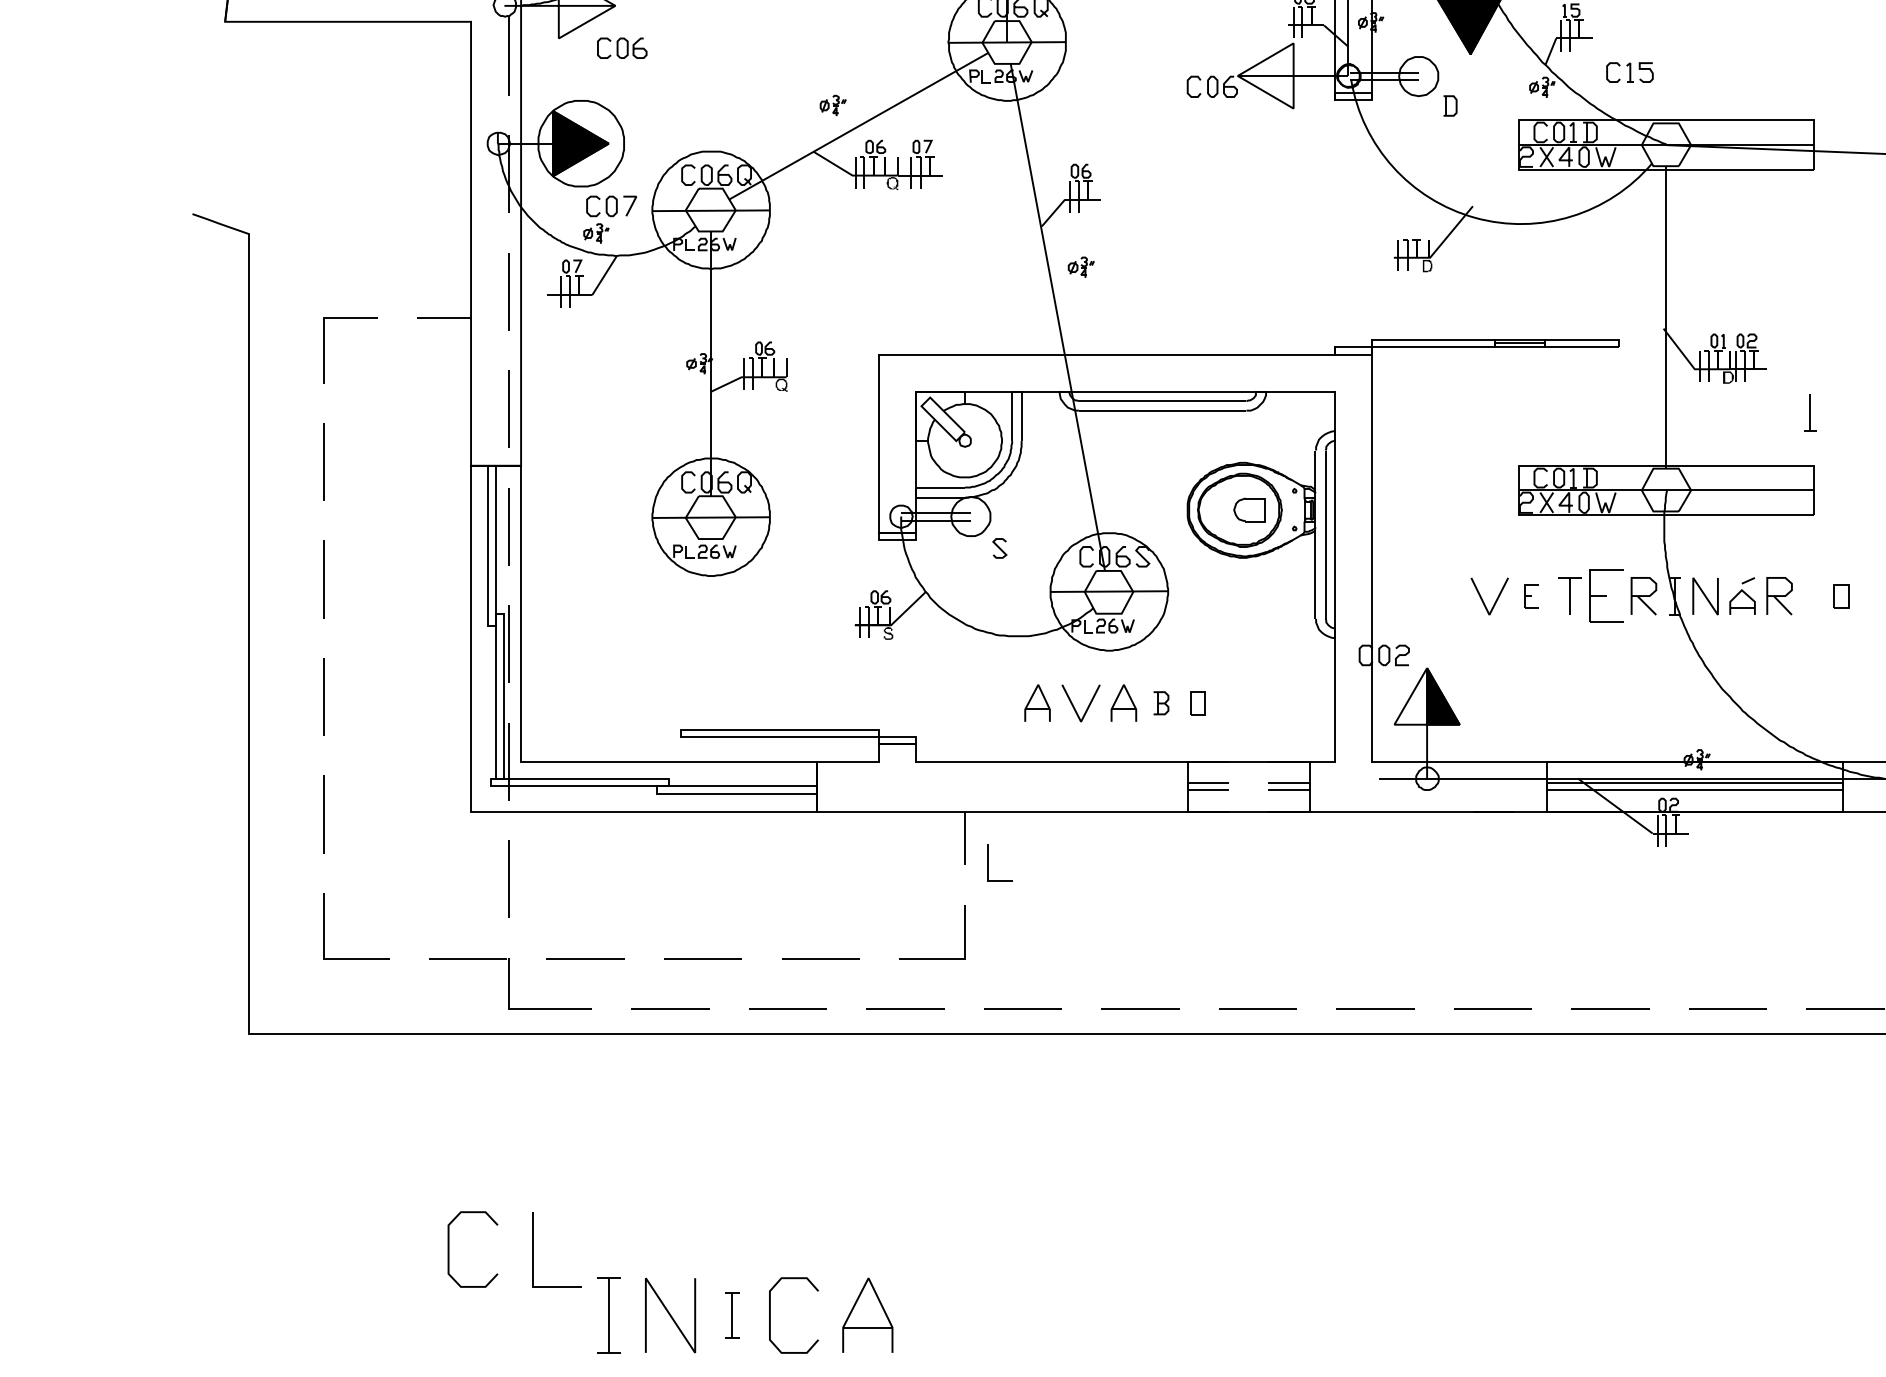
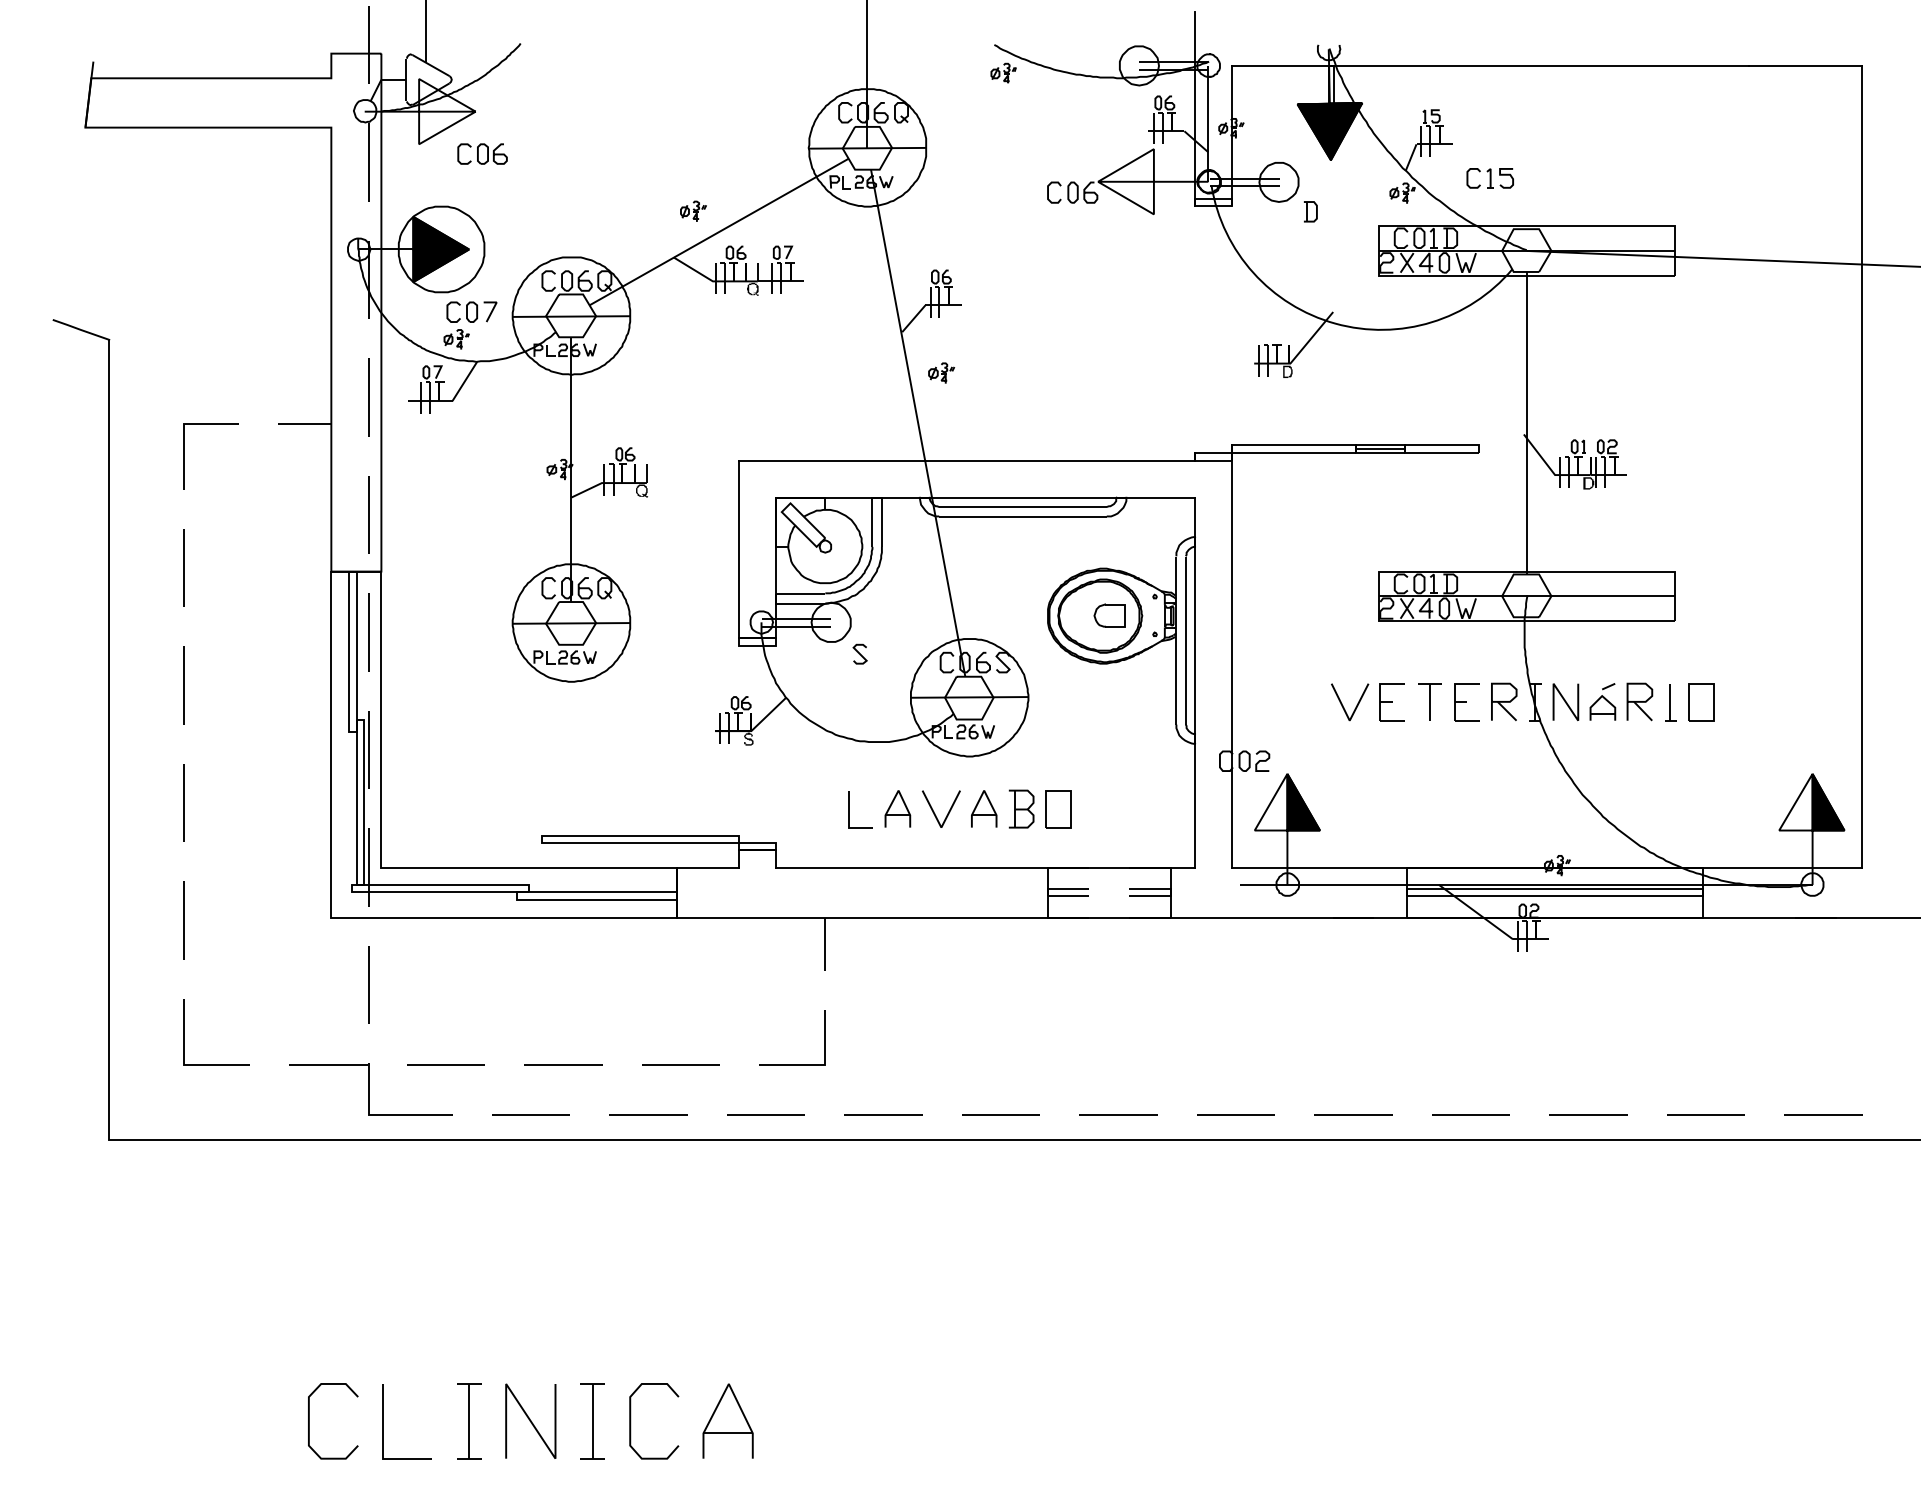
part: (1810, 412) -> (1670, 702), moved
part: (1531, 596) -> (1391, 702), size x1.67
part: (1606, 596) -> (1466, 702), size x0.71
part: (1841, 596) -> (1701, 702), size x1.67
part: (1161, 702) -> (1021, 808), size x1.67
part: (1198, 703) -> (1058, 809), size x1.67
line: (989, 862) -> (849, 809), moved
curve: (449, 1249) -> (309, 1421), moved
line: (533, 1249) -> (383, 1421), moved
part: (732, 1315) -> (592, 1421), size x1.67

